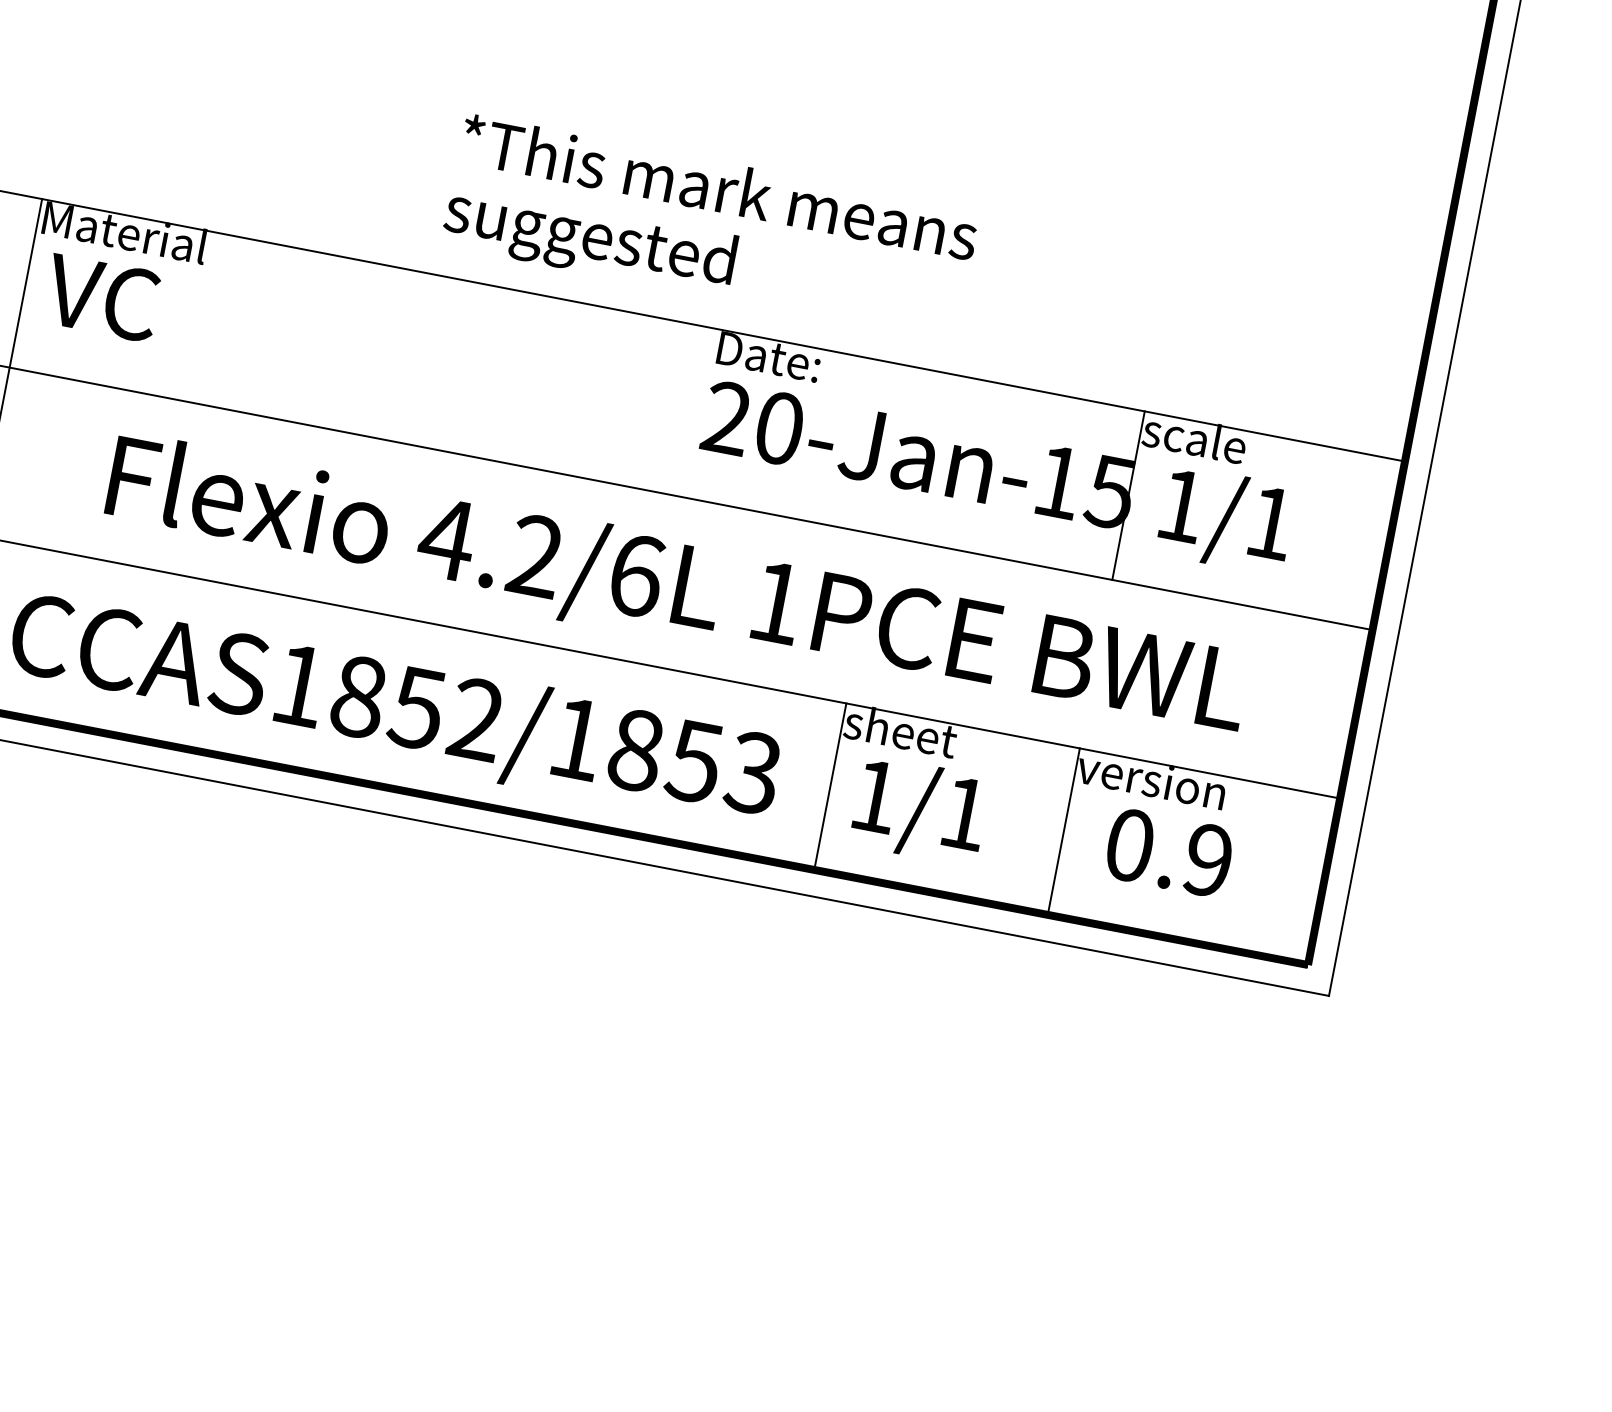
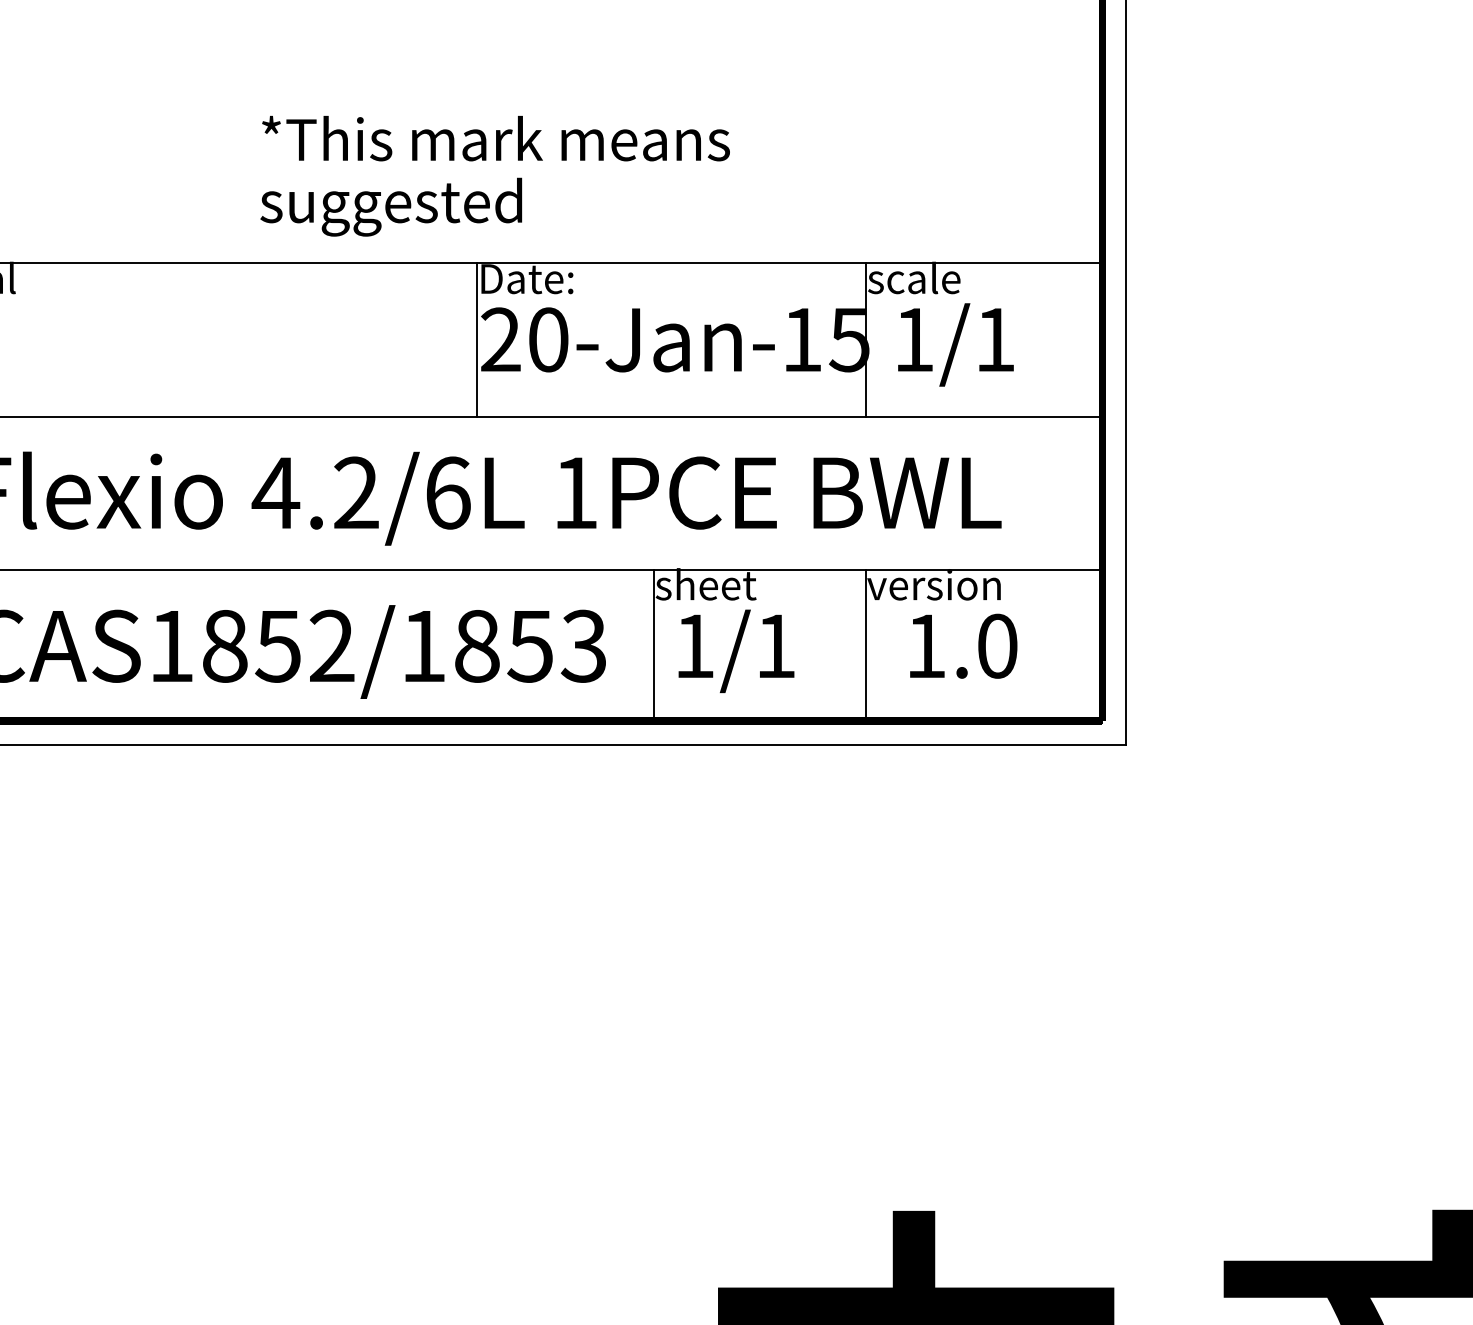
text: (709, 228) -> (494, 176), moved
line: (700, 412) -> (476, 339), added
text: (1169, 852) -> (961, 645), 0.9 -> 1.0

